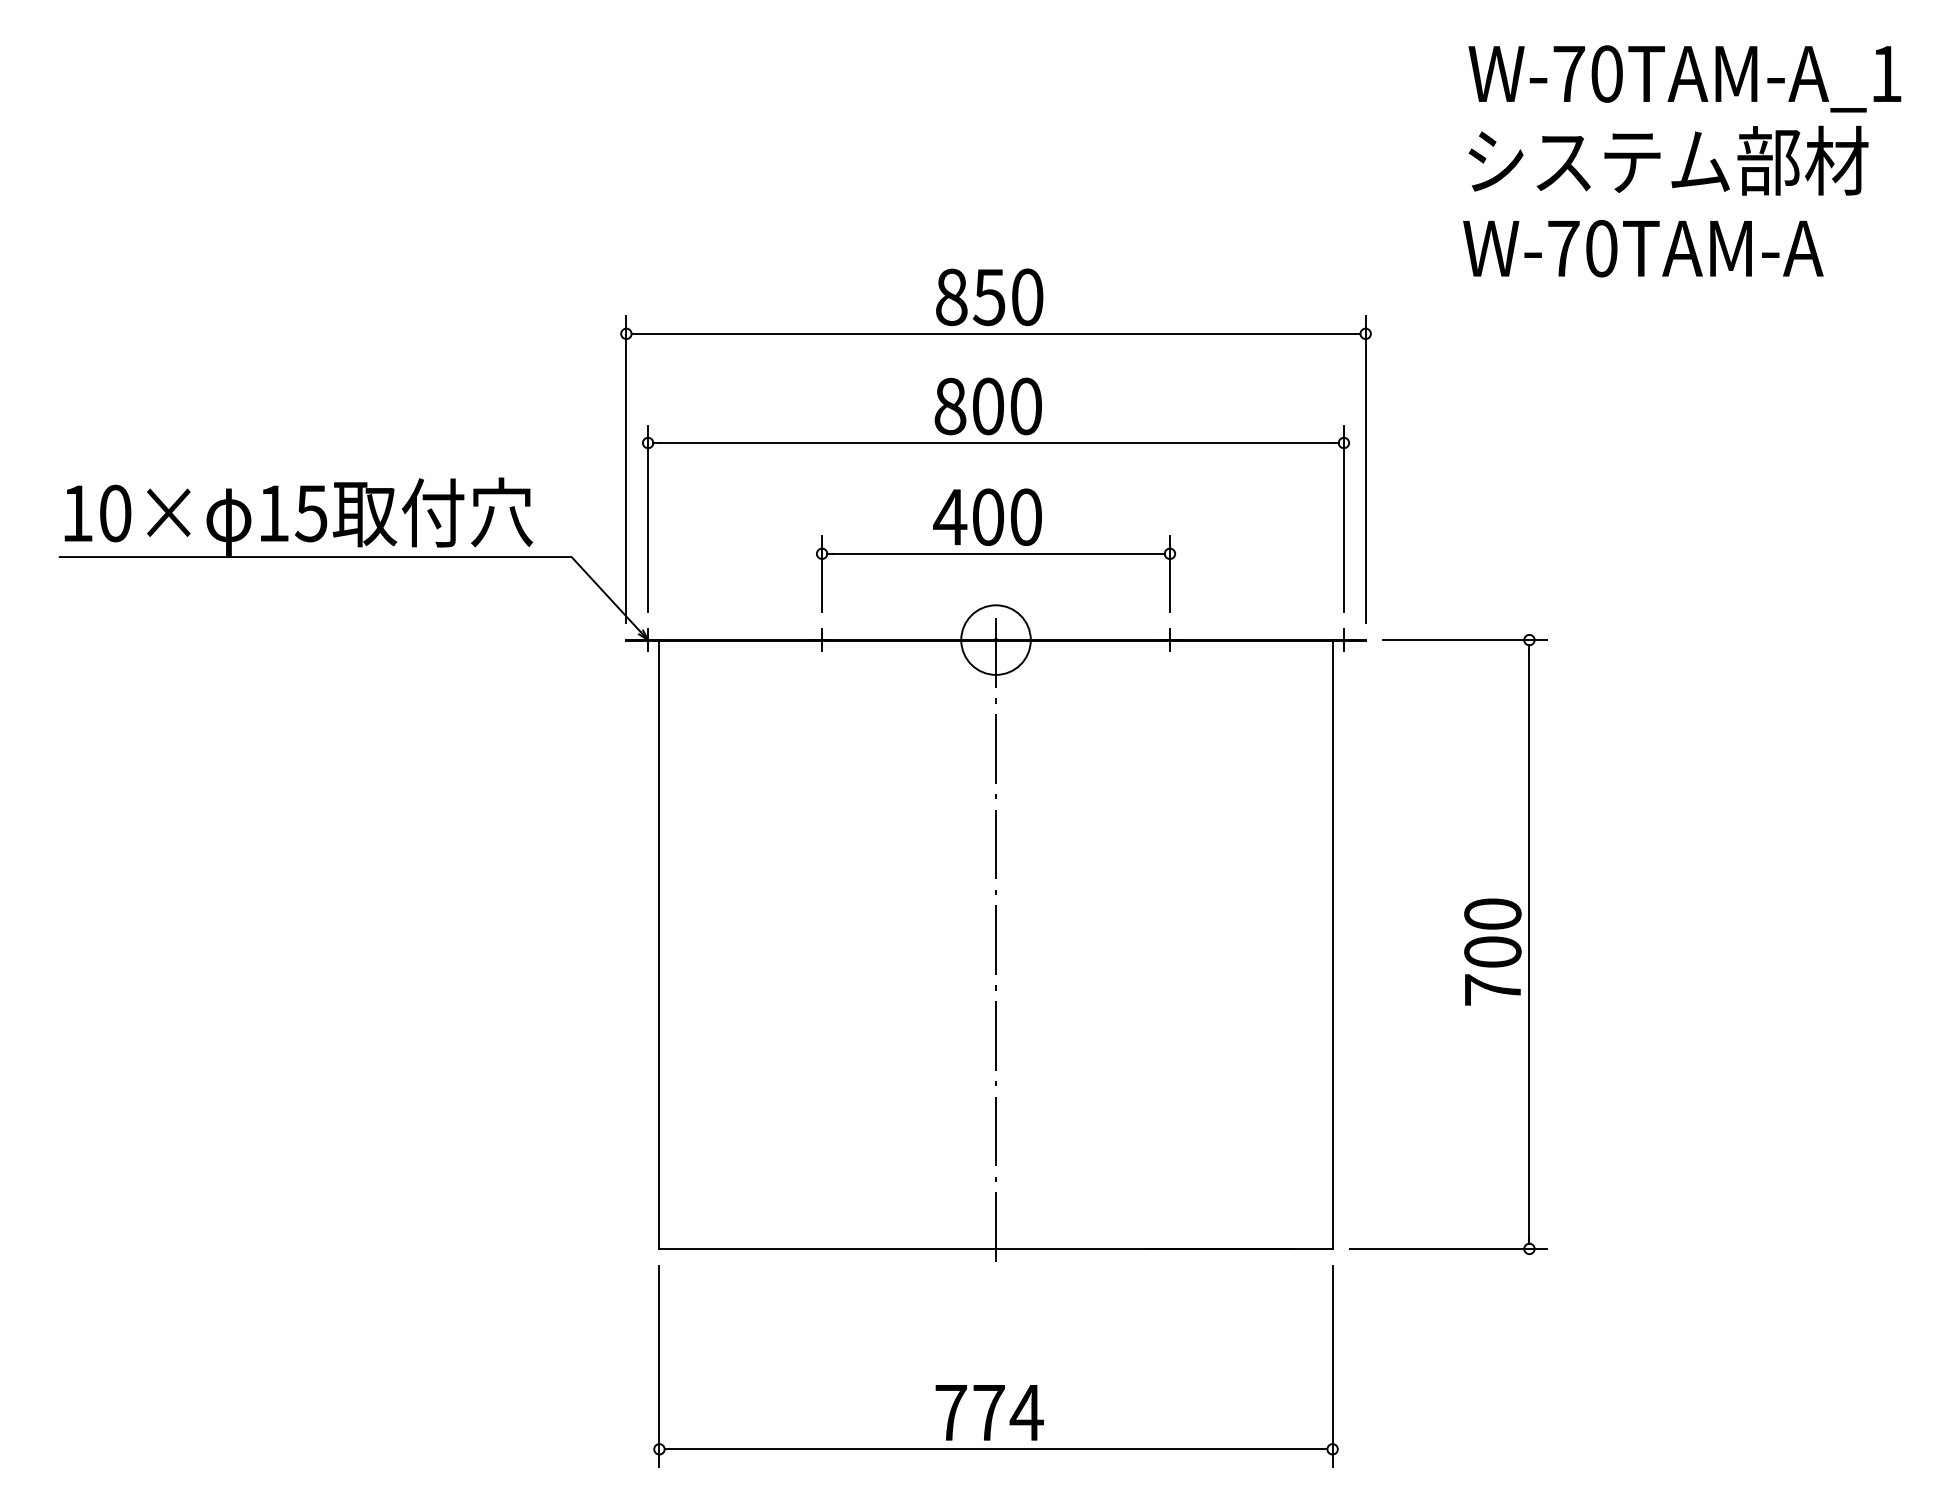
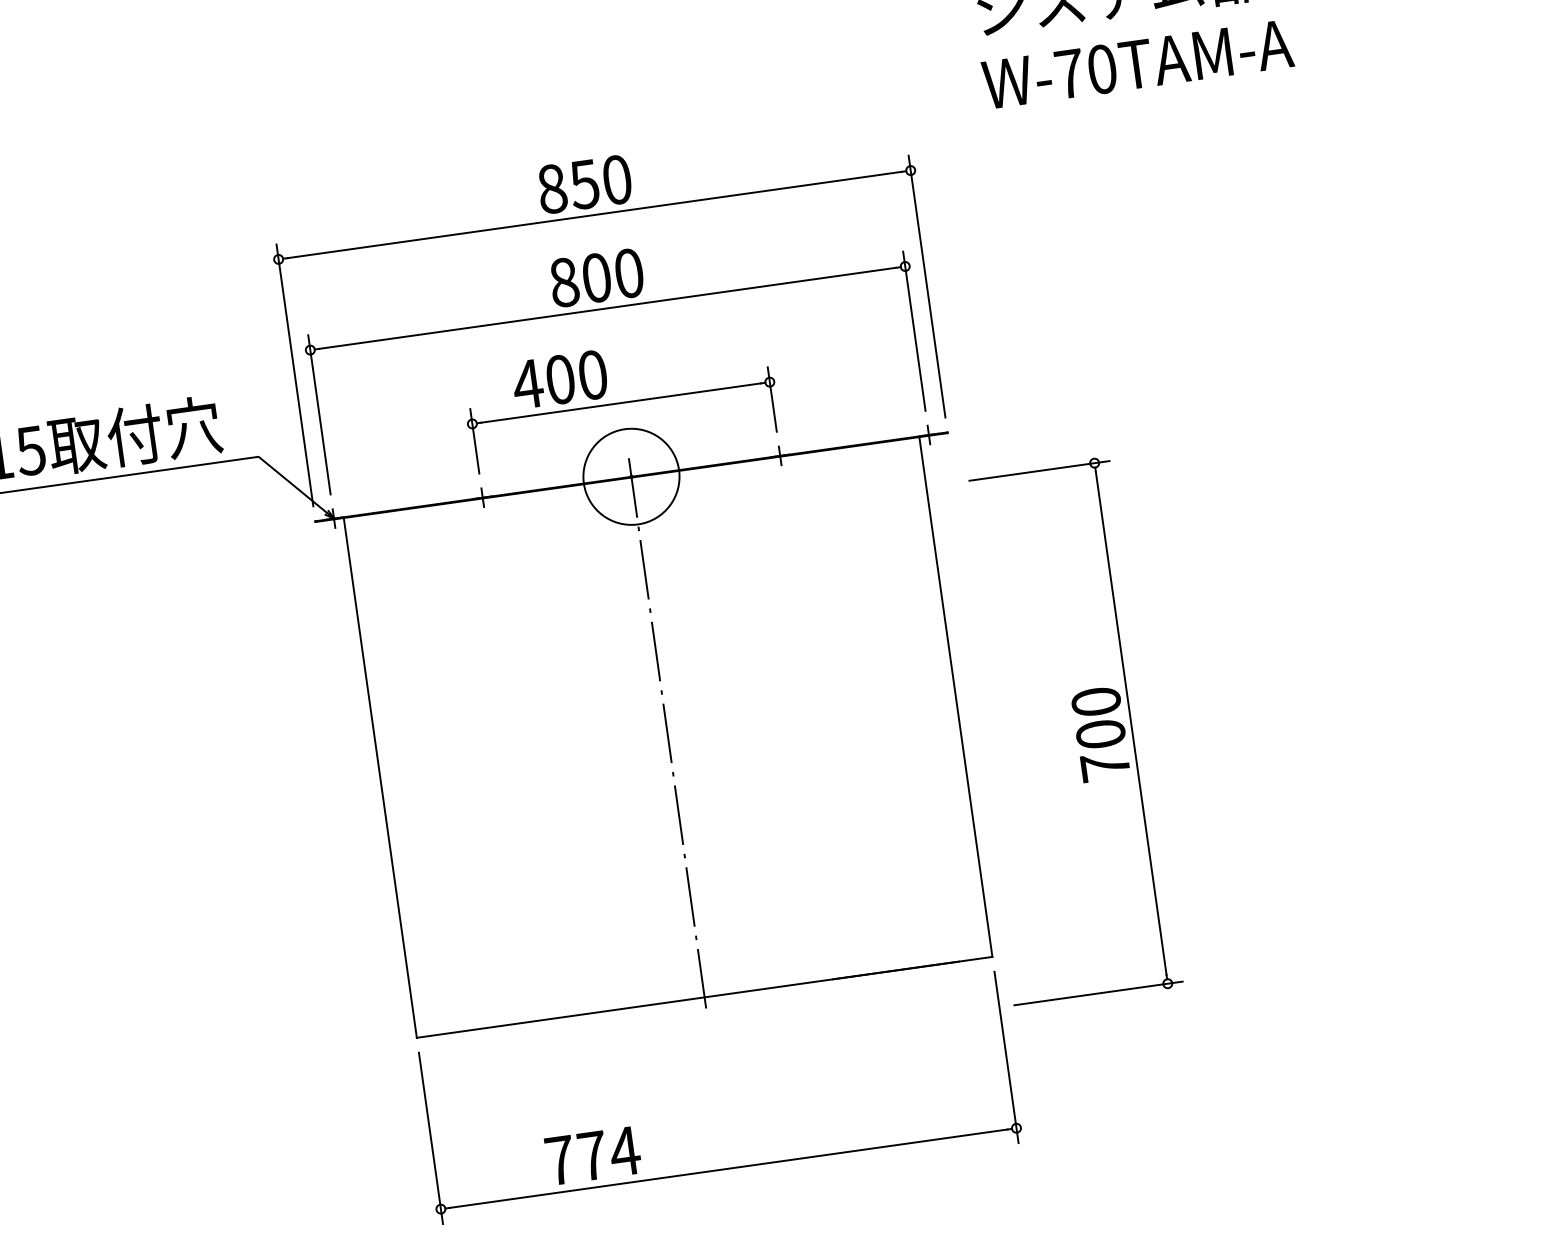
text: (987, 516) -> (559, 379), moved
circle: (995, 639) -> (630, 476), size x1.6
part: (1464, 948) -> (1076, 734), moved
text: (989, 1412) -> (593, 1155), moved

